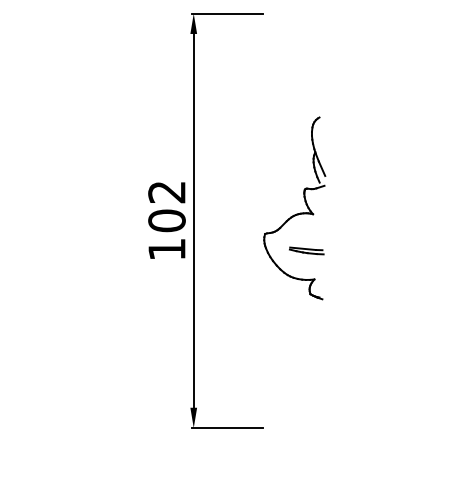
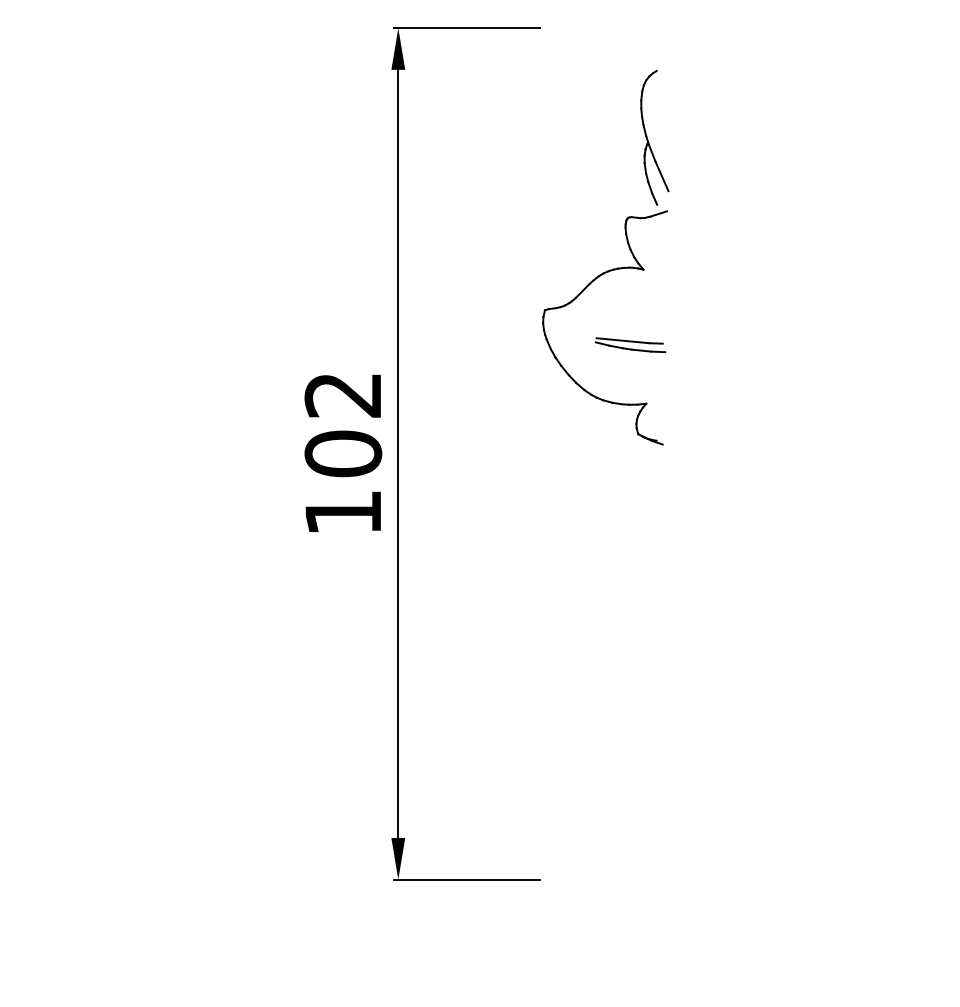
part: (294, 208) -> (605, 257), moved

